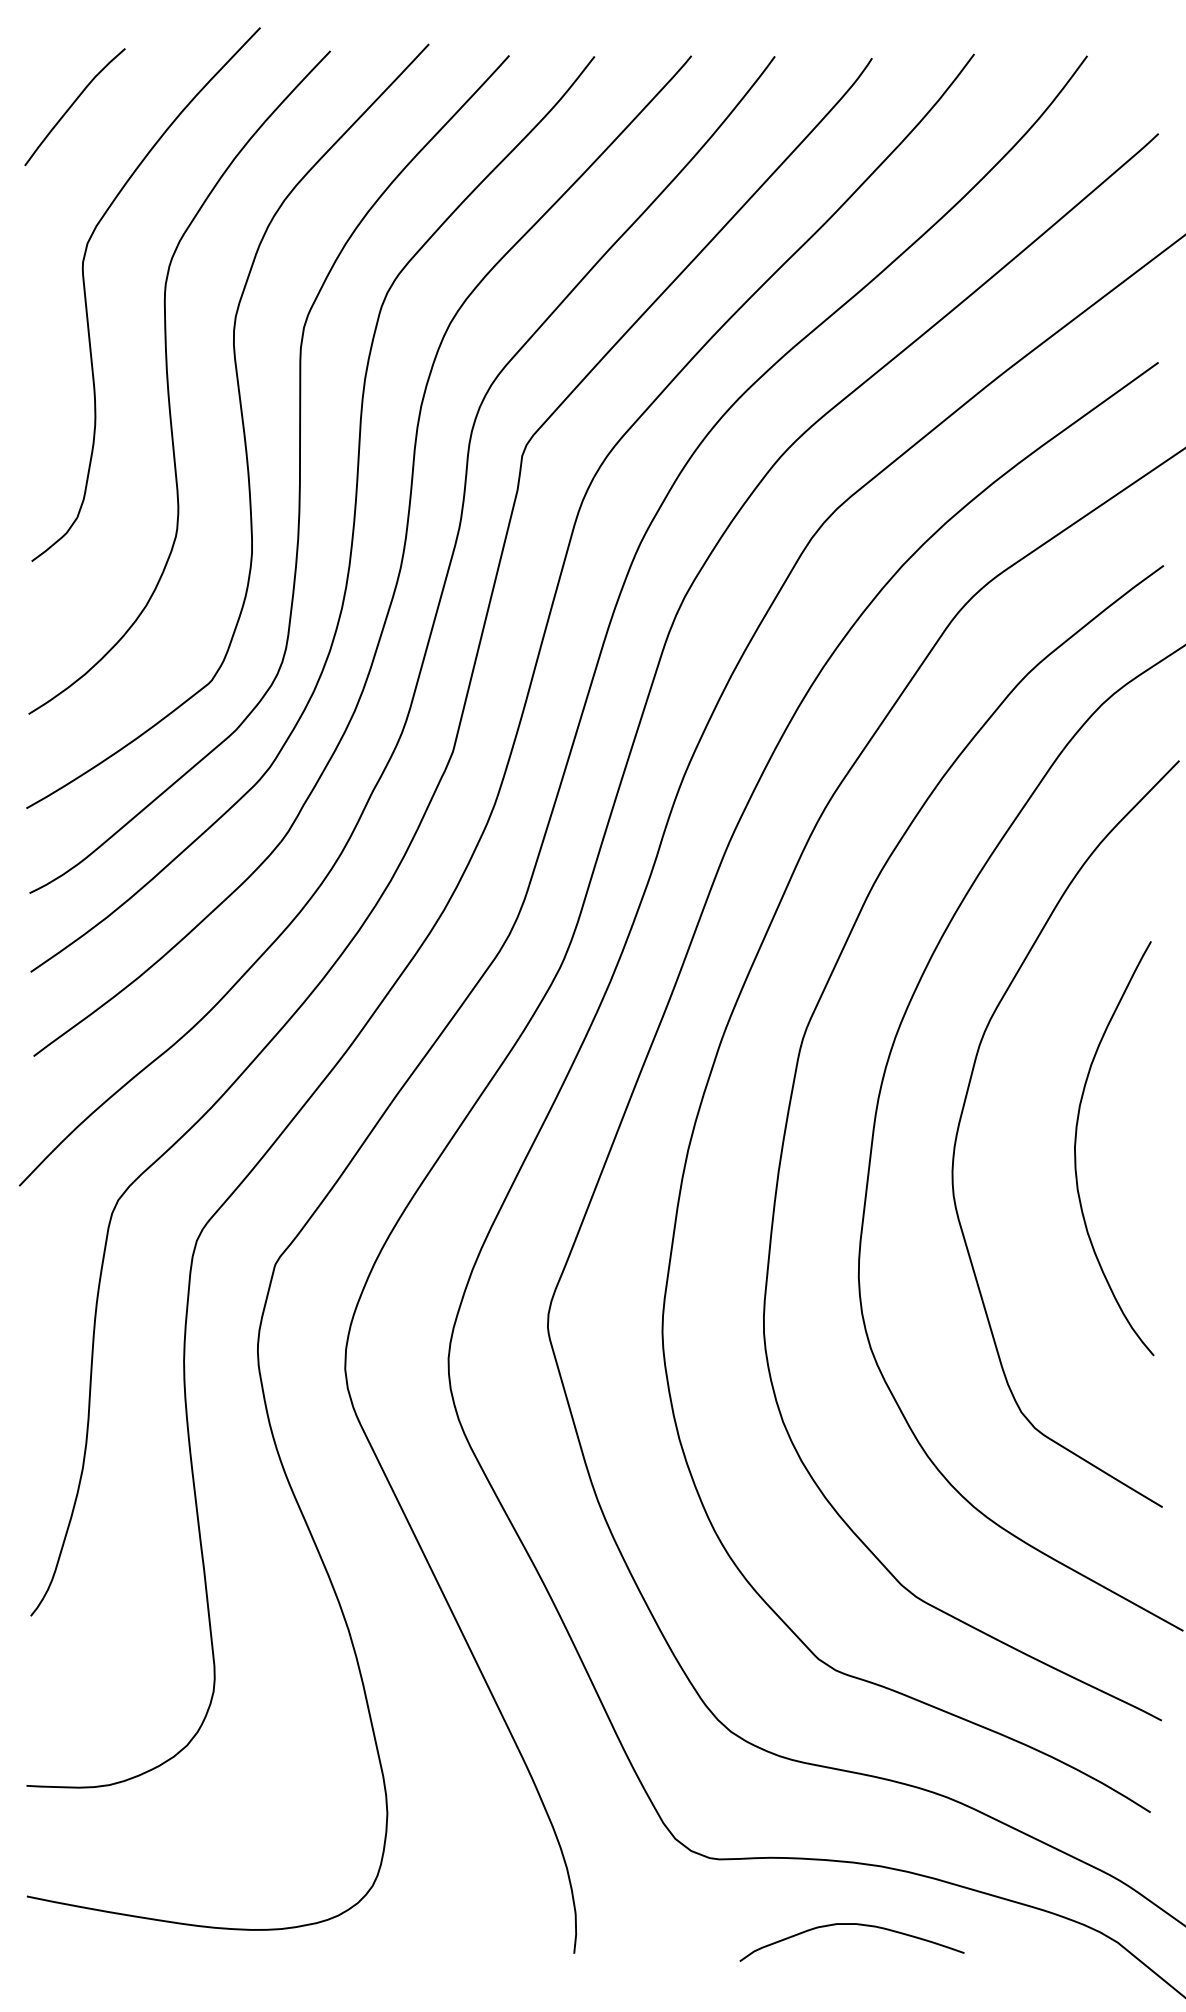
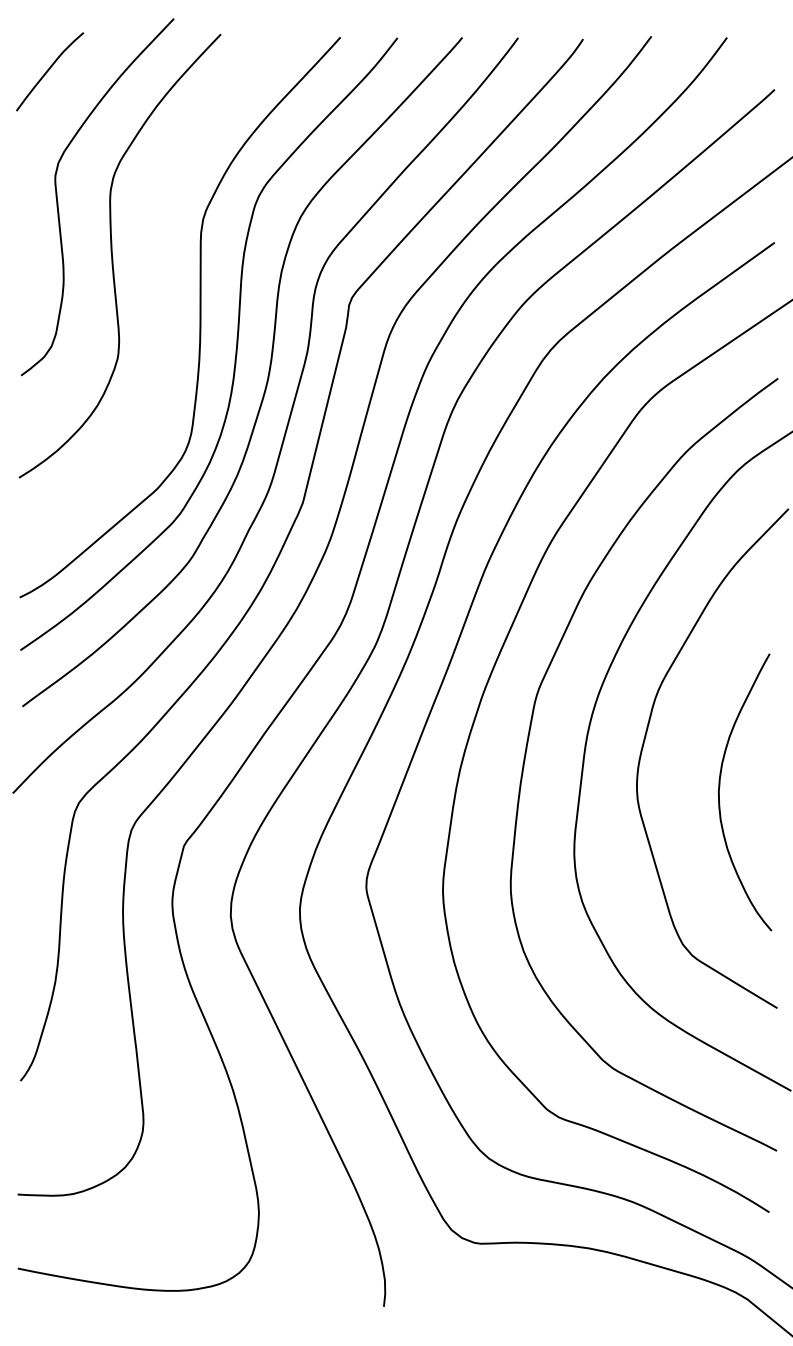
curve: (241, 426) -> (161, 285), removed
curve: (1077, 1141) -> (720, 787), moved
curve: (851, 1924) -> (569, 1287), removed

